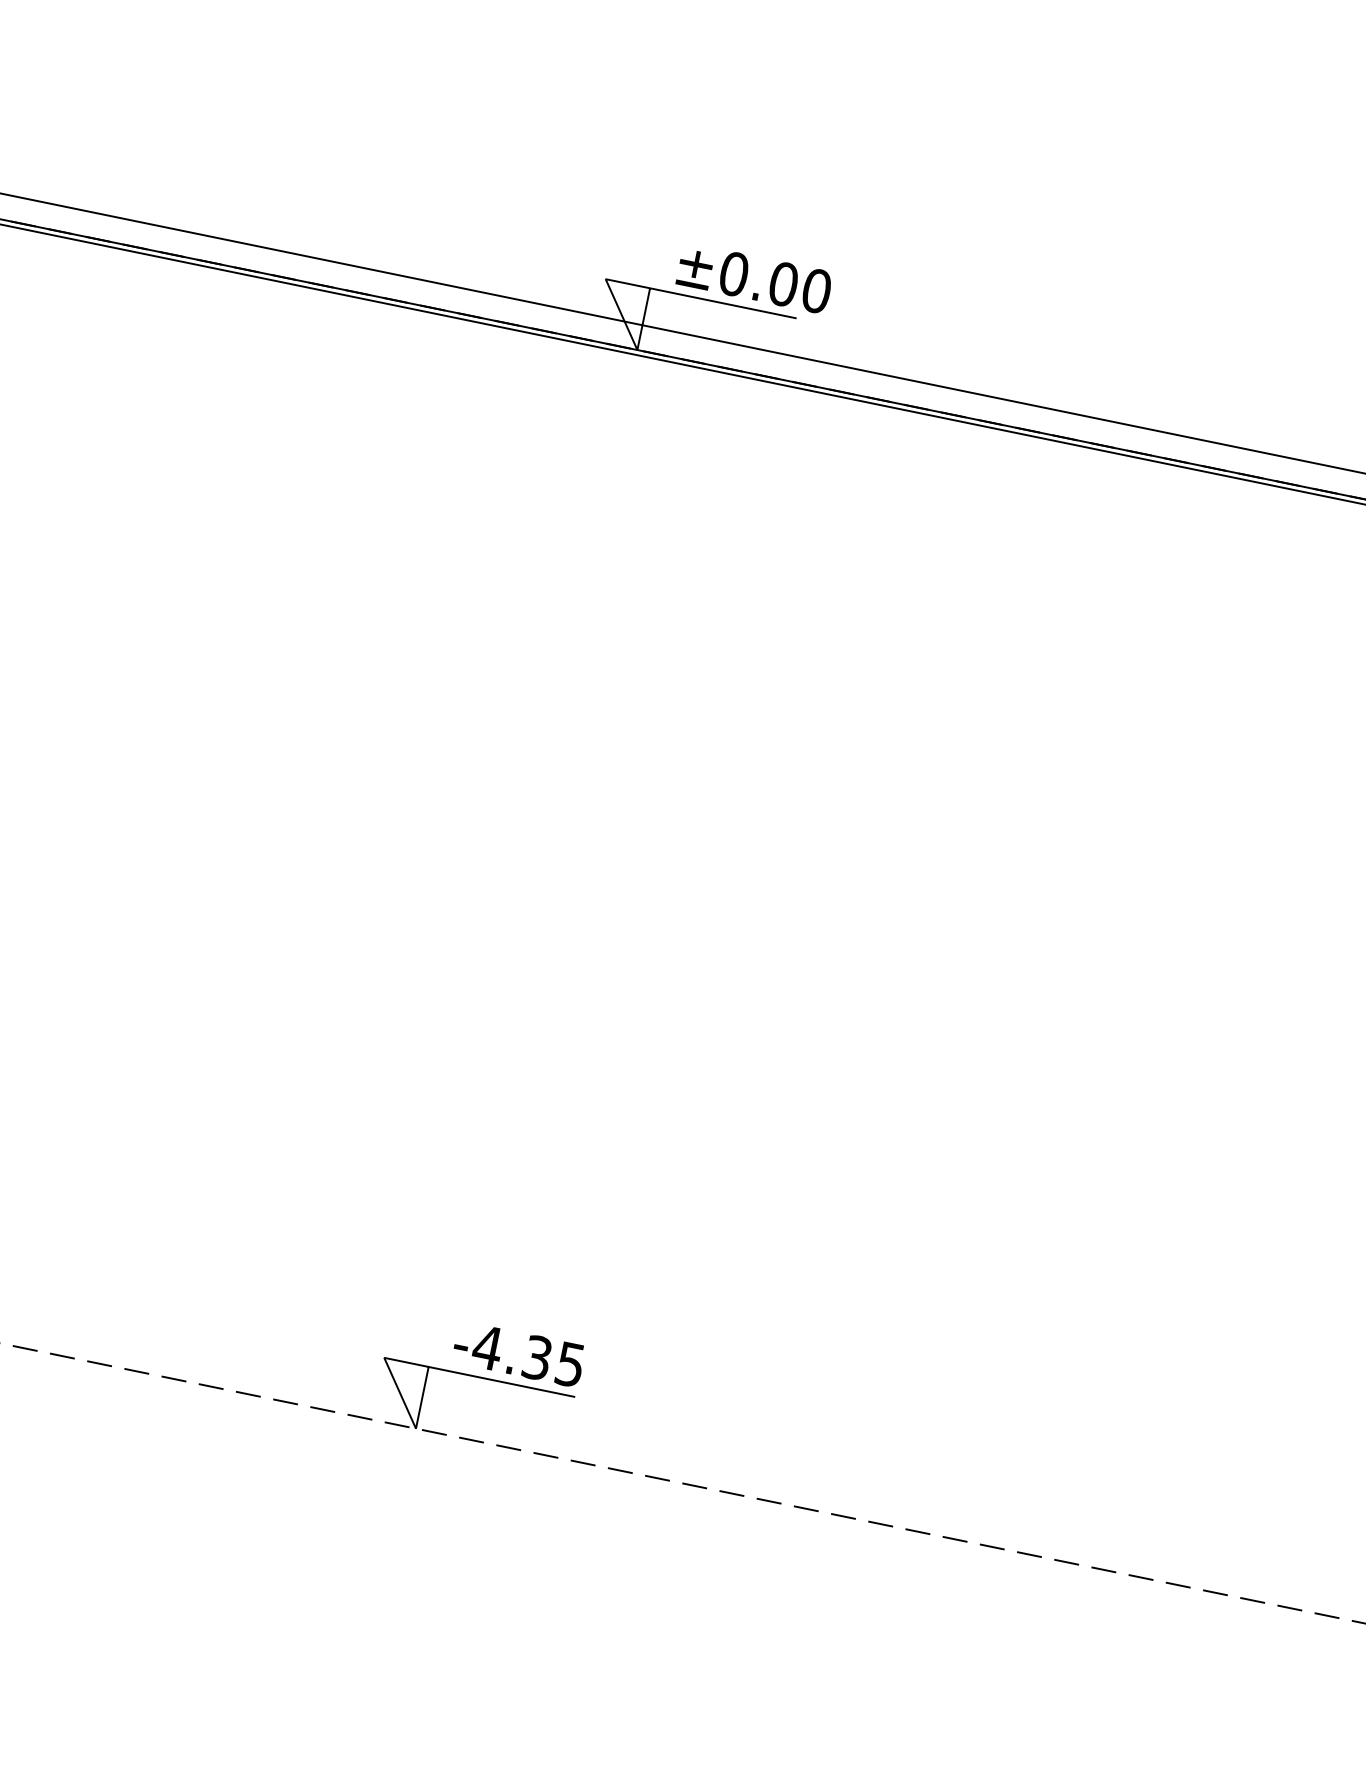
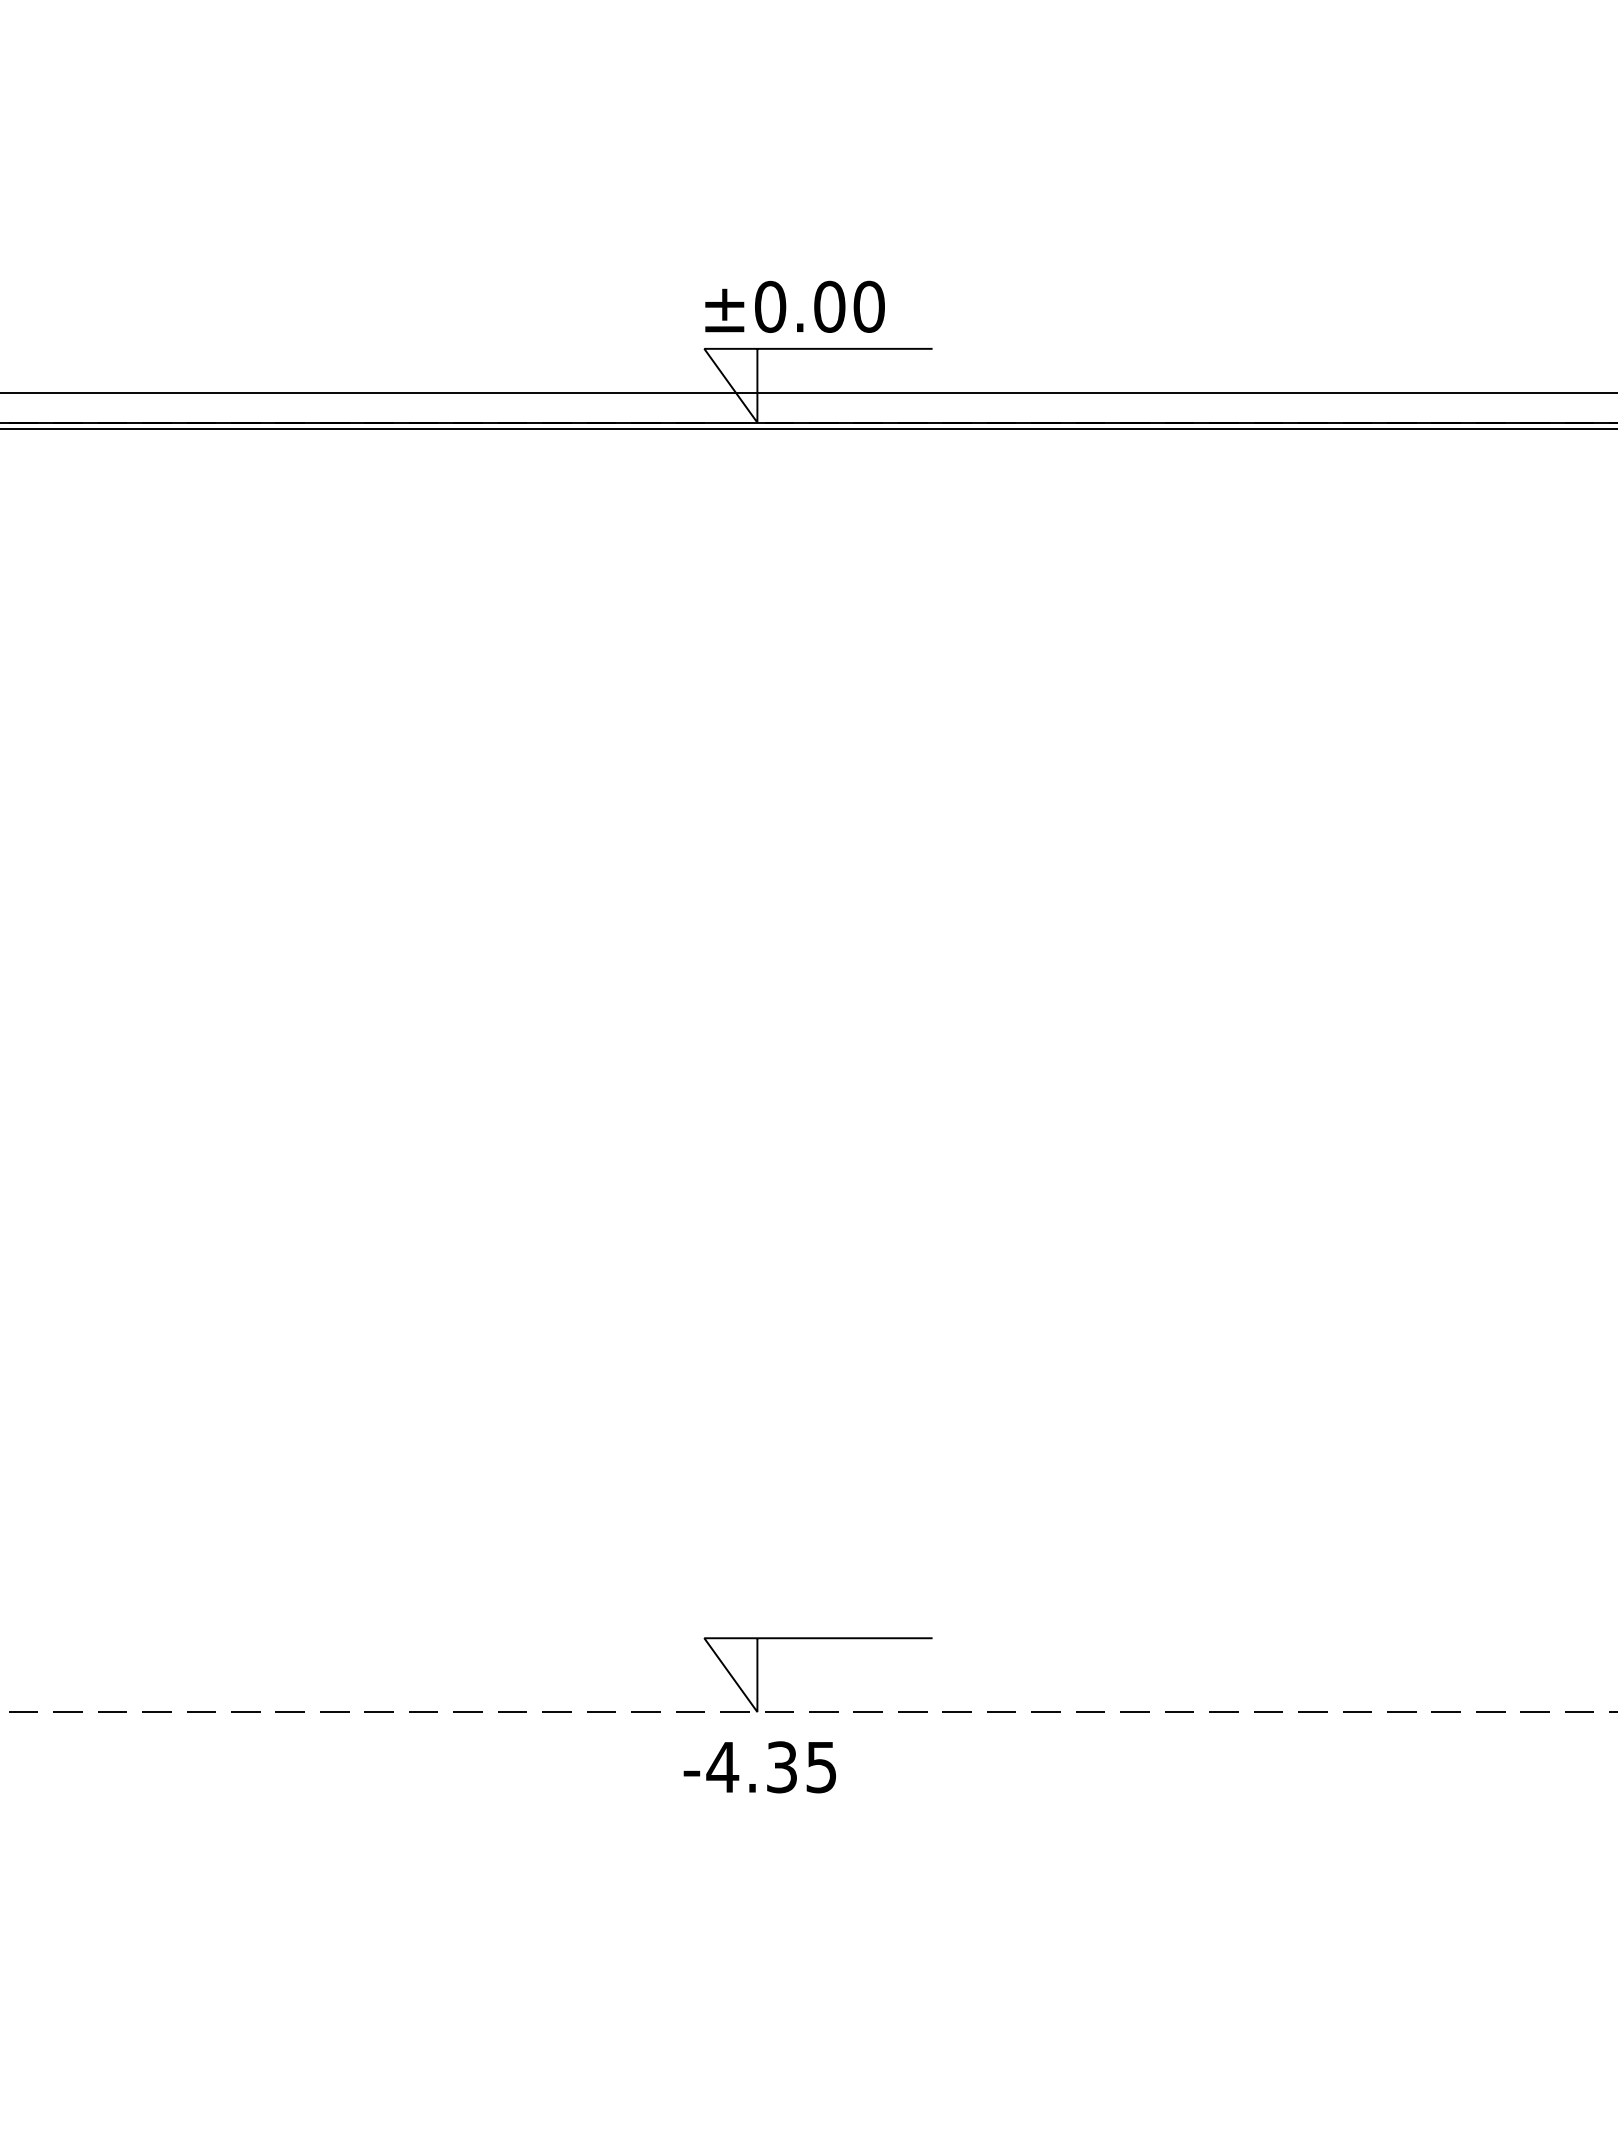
text: (754, 277) -> (794, 306), moved
text: (518, 1354) -> (759, 1767), moved

